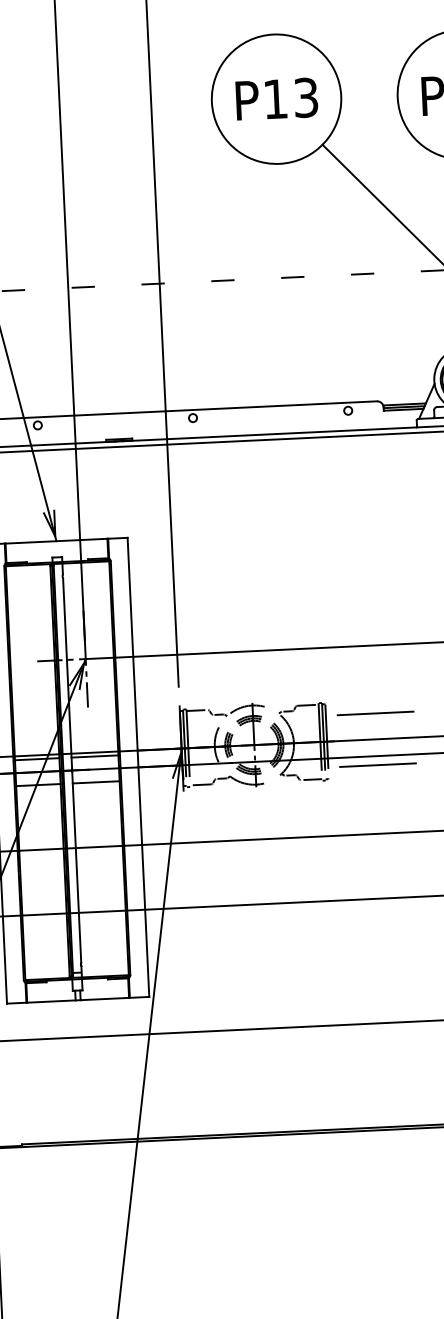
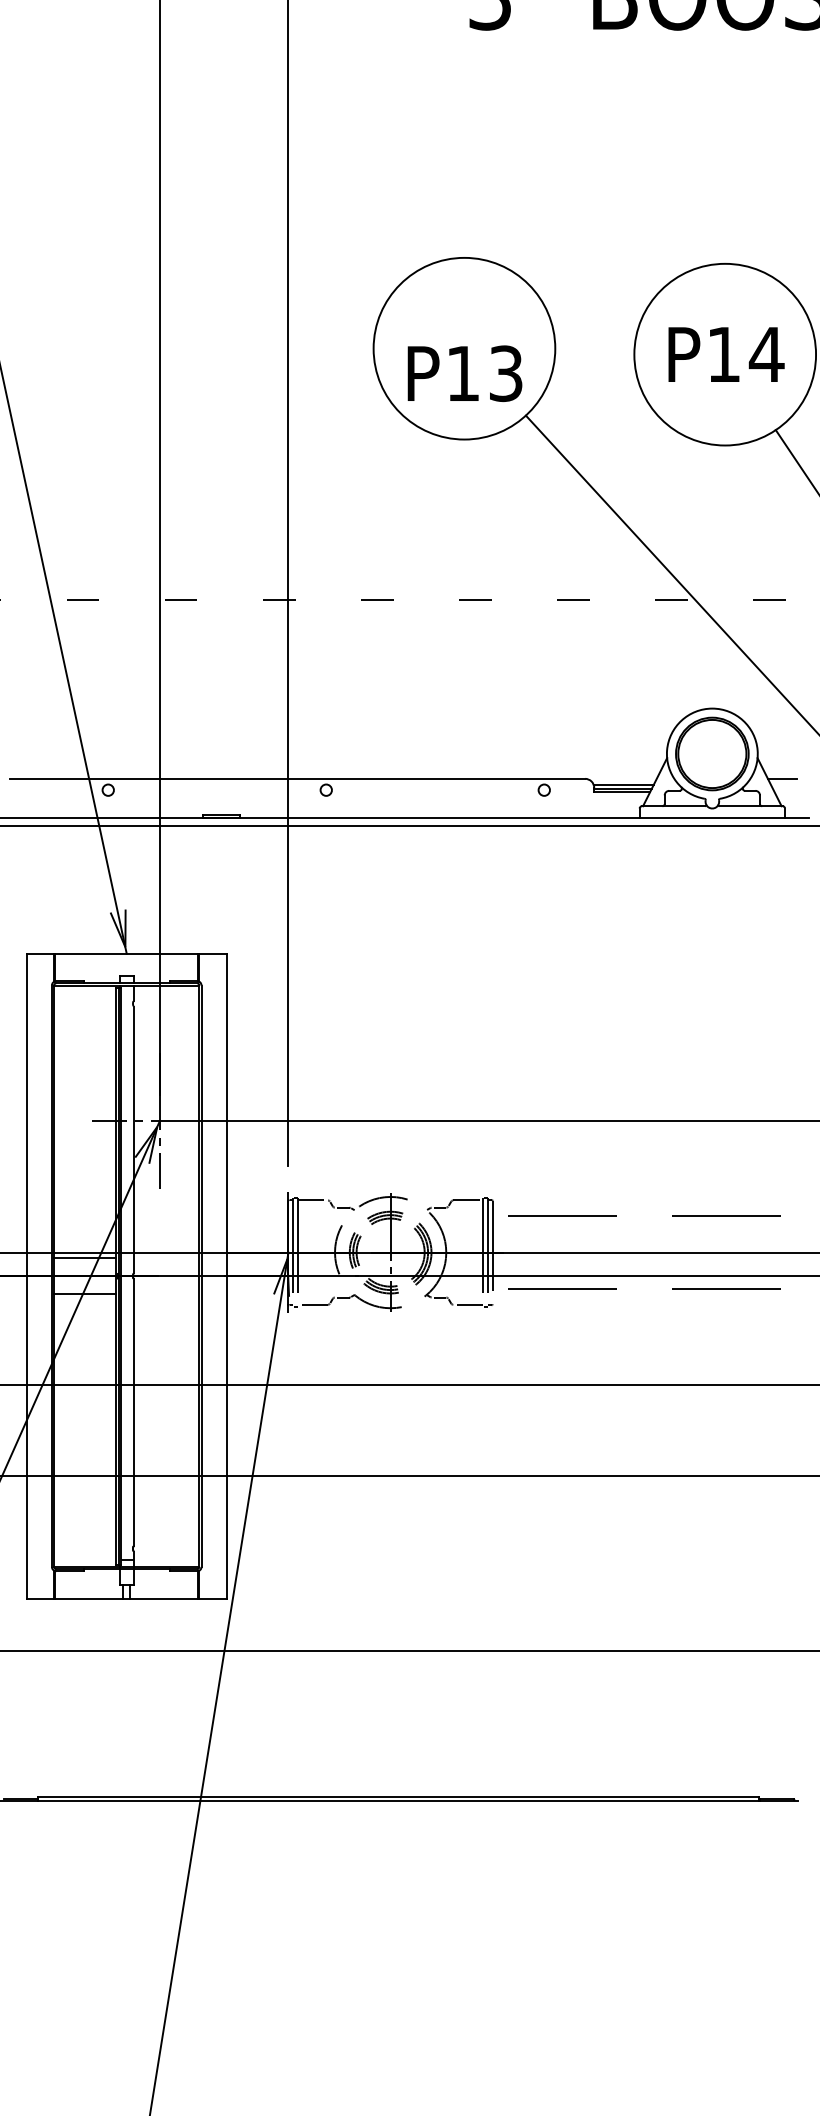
text: (276, 99) -> (464, 373), moved
line: (95, 756) -> (166, 1258), removed
line: (96, 782) -> (166, 1294), removed

